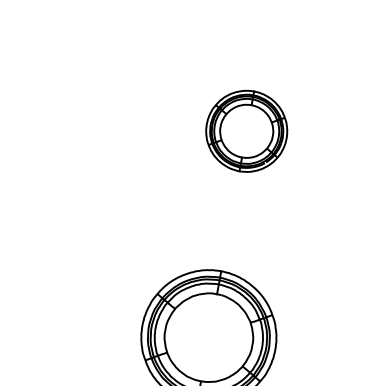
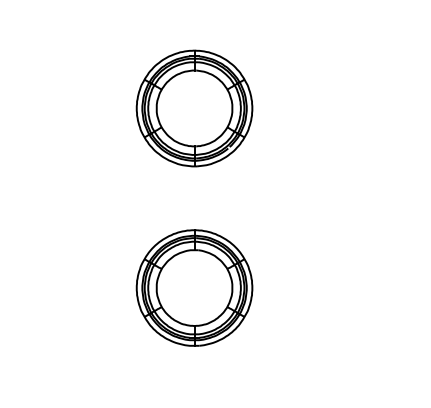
part: (246, 131) -> (194, 108), size x1.67

